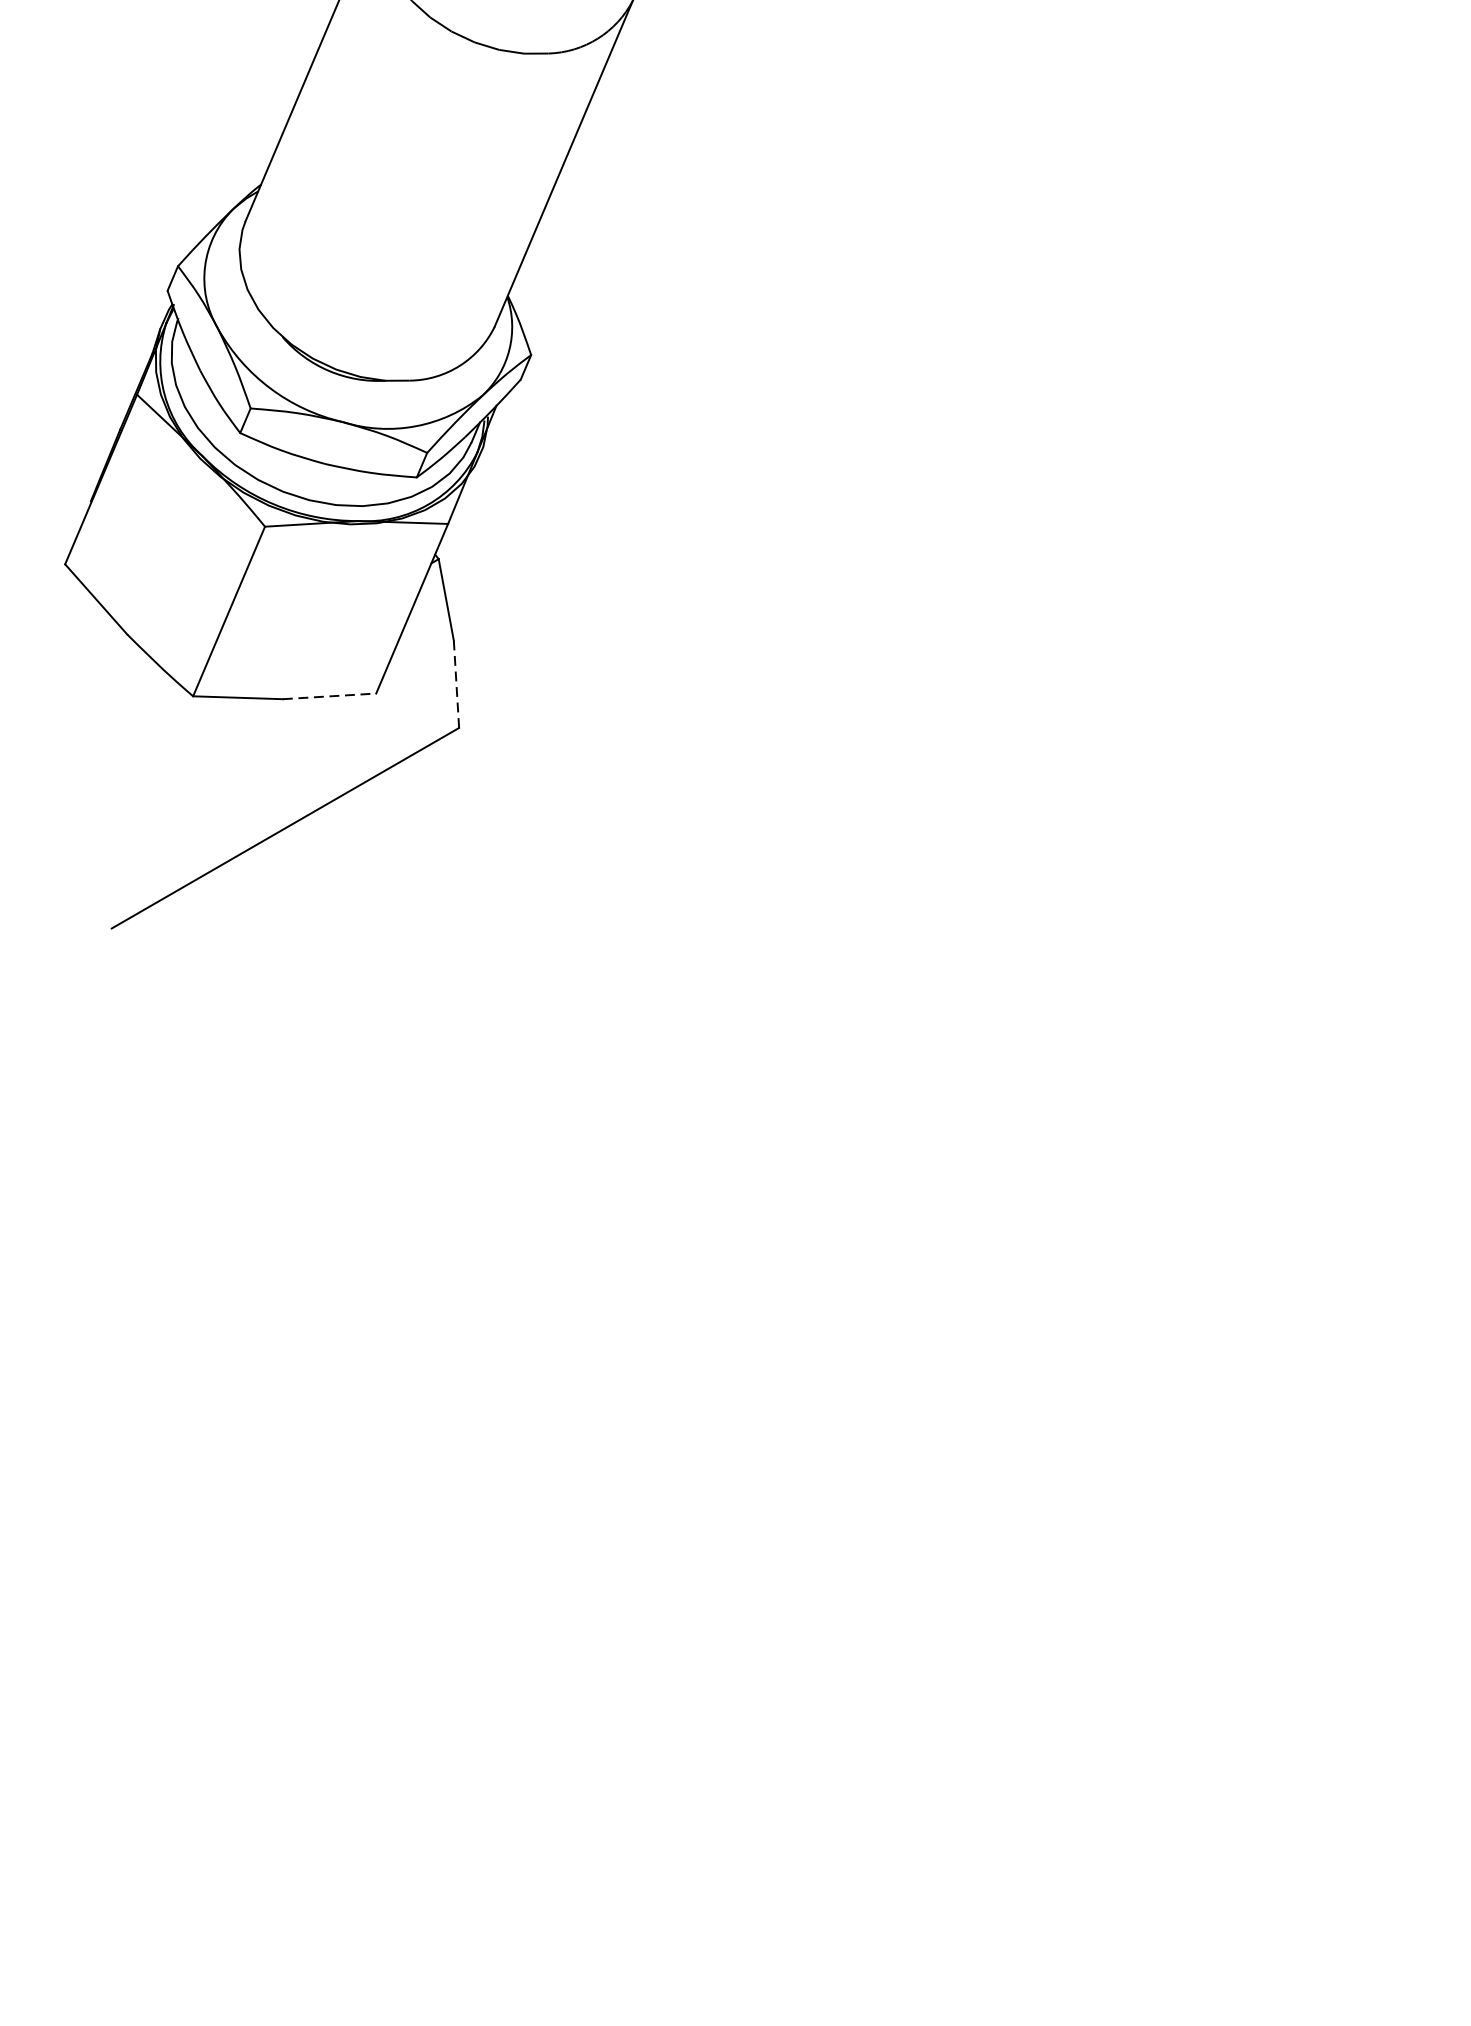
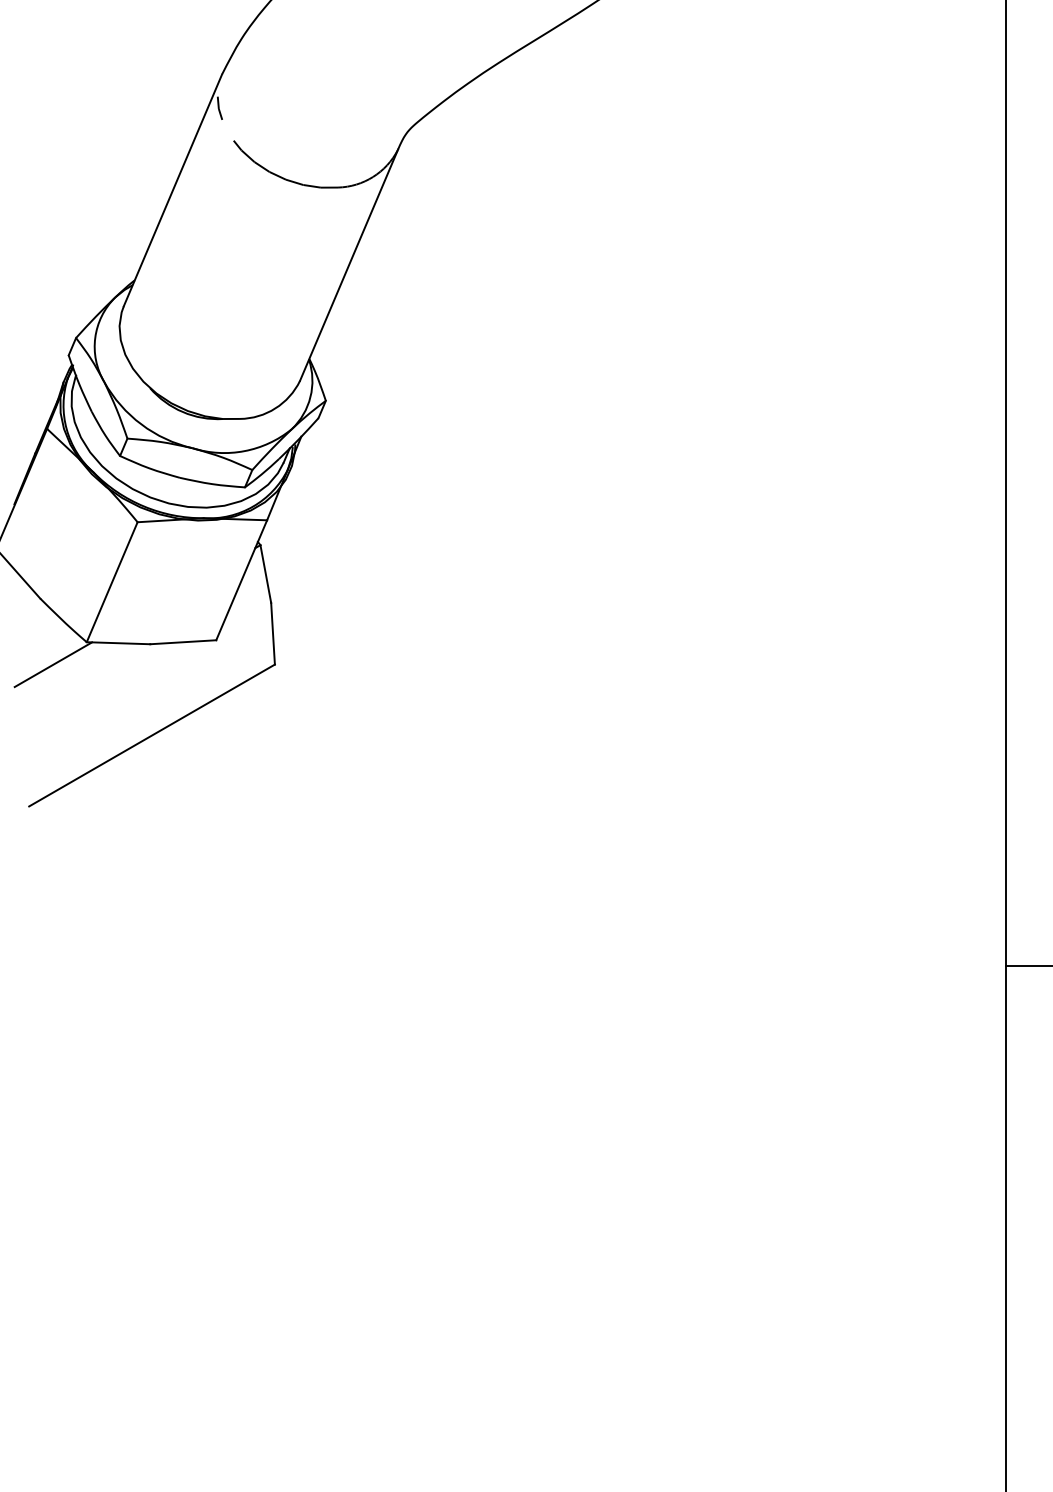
line: (457, 684) -> (273, 633), dashed -> solid
line: (329, 696) -> (183, 642), dashed -> solid
line: (146, 727) -> (53, 664), added

